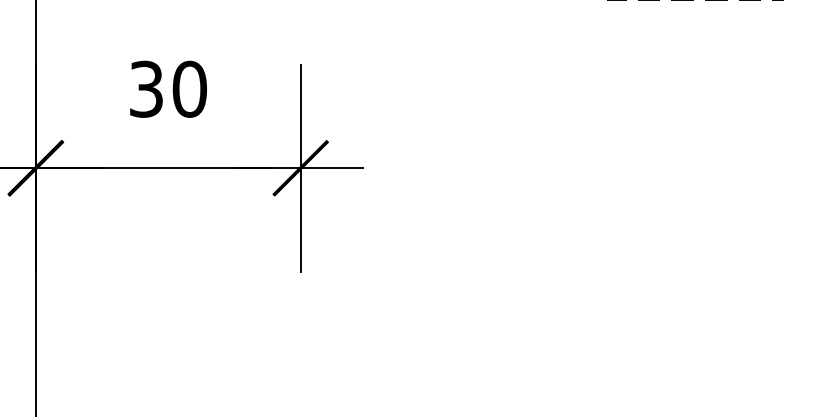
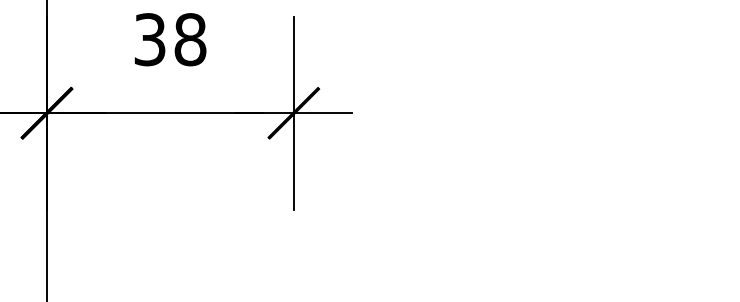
text: (189, 89) -> (190, 39), 30 -> 38

